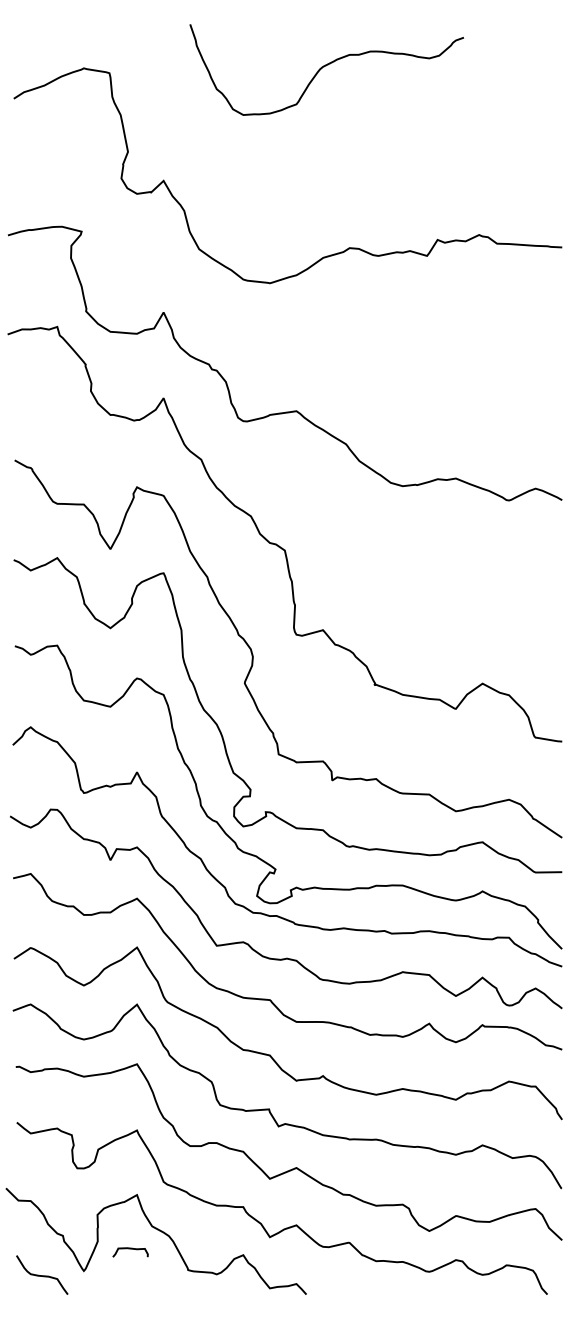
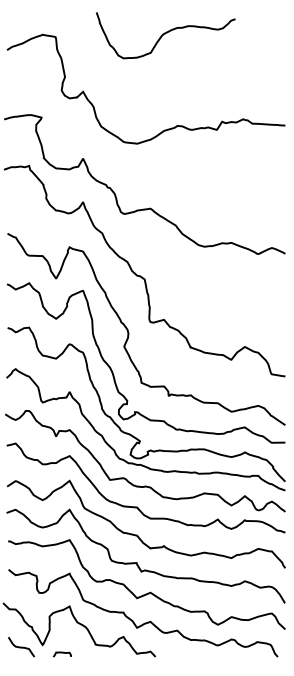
curve: (130, 1250) -> (62, 653), moved

